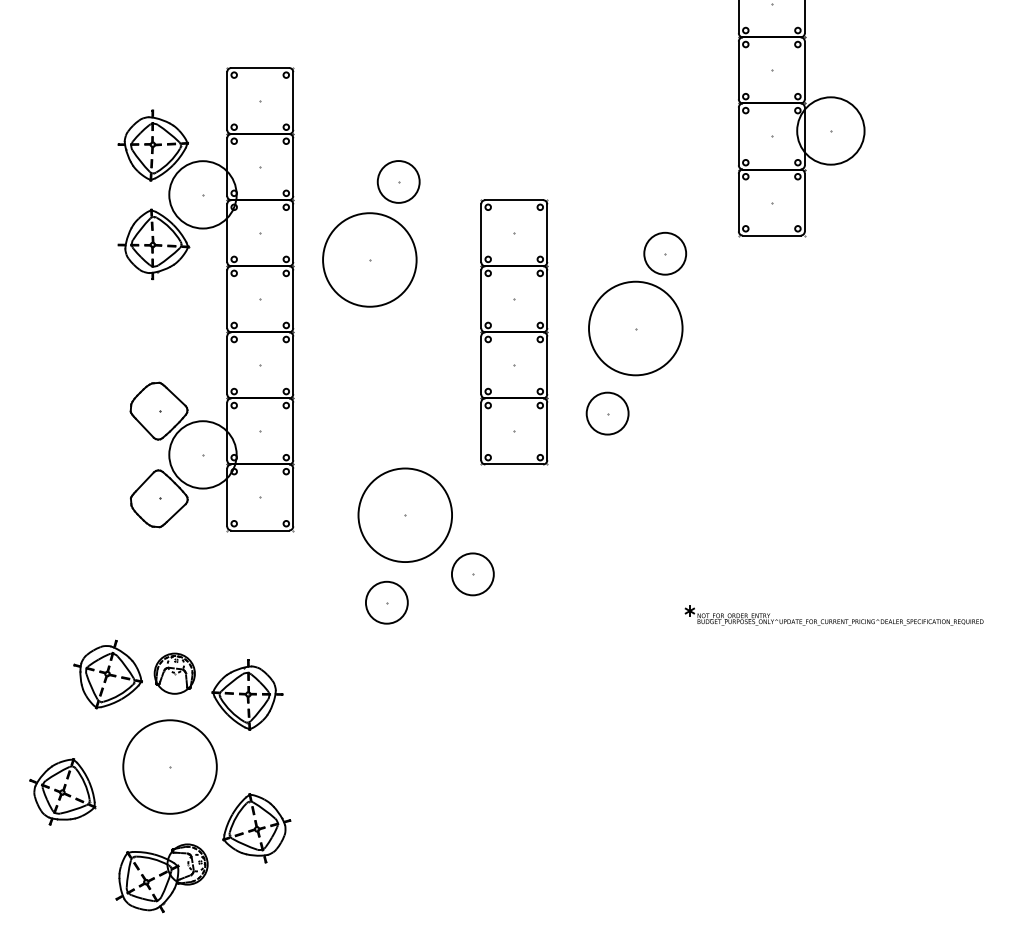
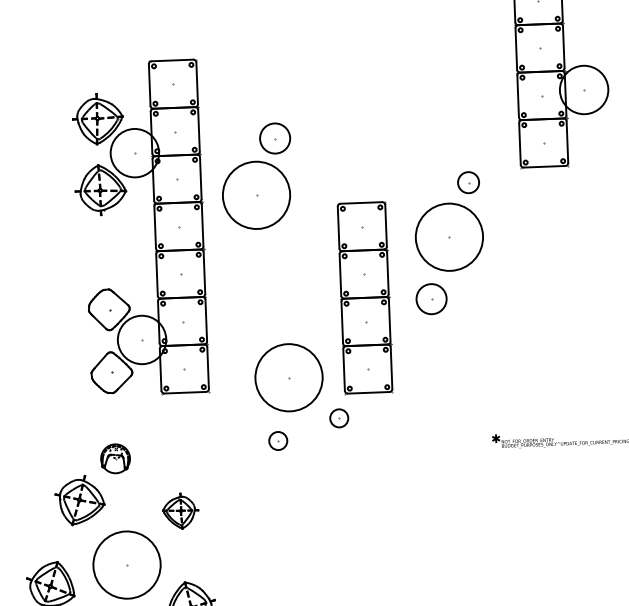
part: (665, 253) -> (468, 182), size x0.7
part: (514, 332) -> (365, 298), moved
part: (472, 574) -> (338, 418), size x0.6
part: (386, 602) -> (277, 440), size x0.6
part: (174, 673) -> (115, 458), moved
part: (247, 694) -> (180, 510), size x0.7

